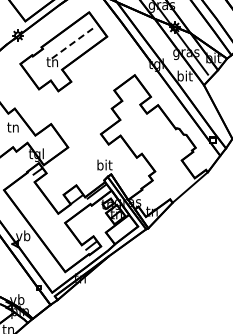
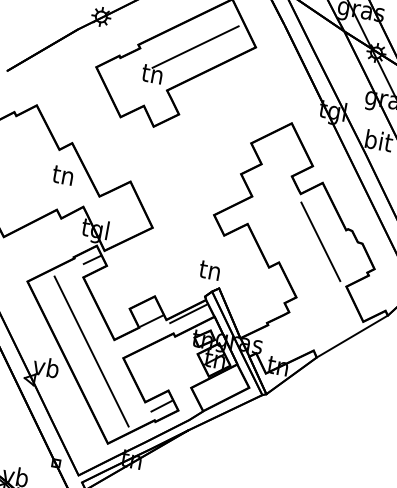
line: (73, 42) -> (195, 46), dashed -> solid
line: (162, 137) -> (320, 240), added
text: (104, 164) -> (210, 268), bit -> tn
line: (46, 222) -> (91, 351), added

